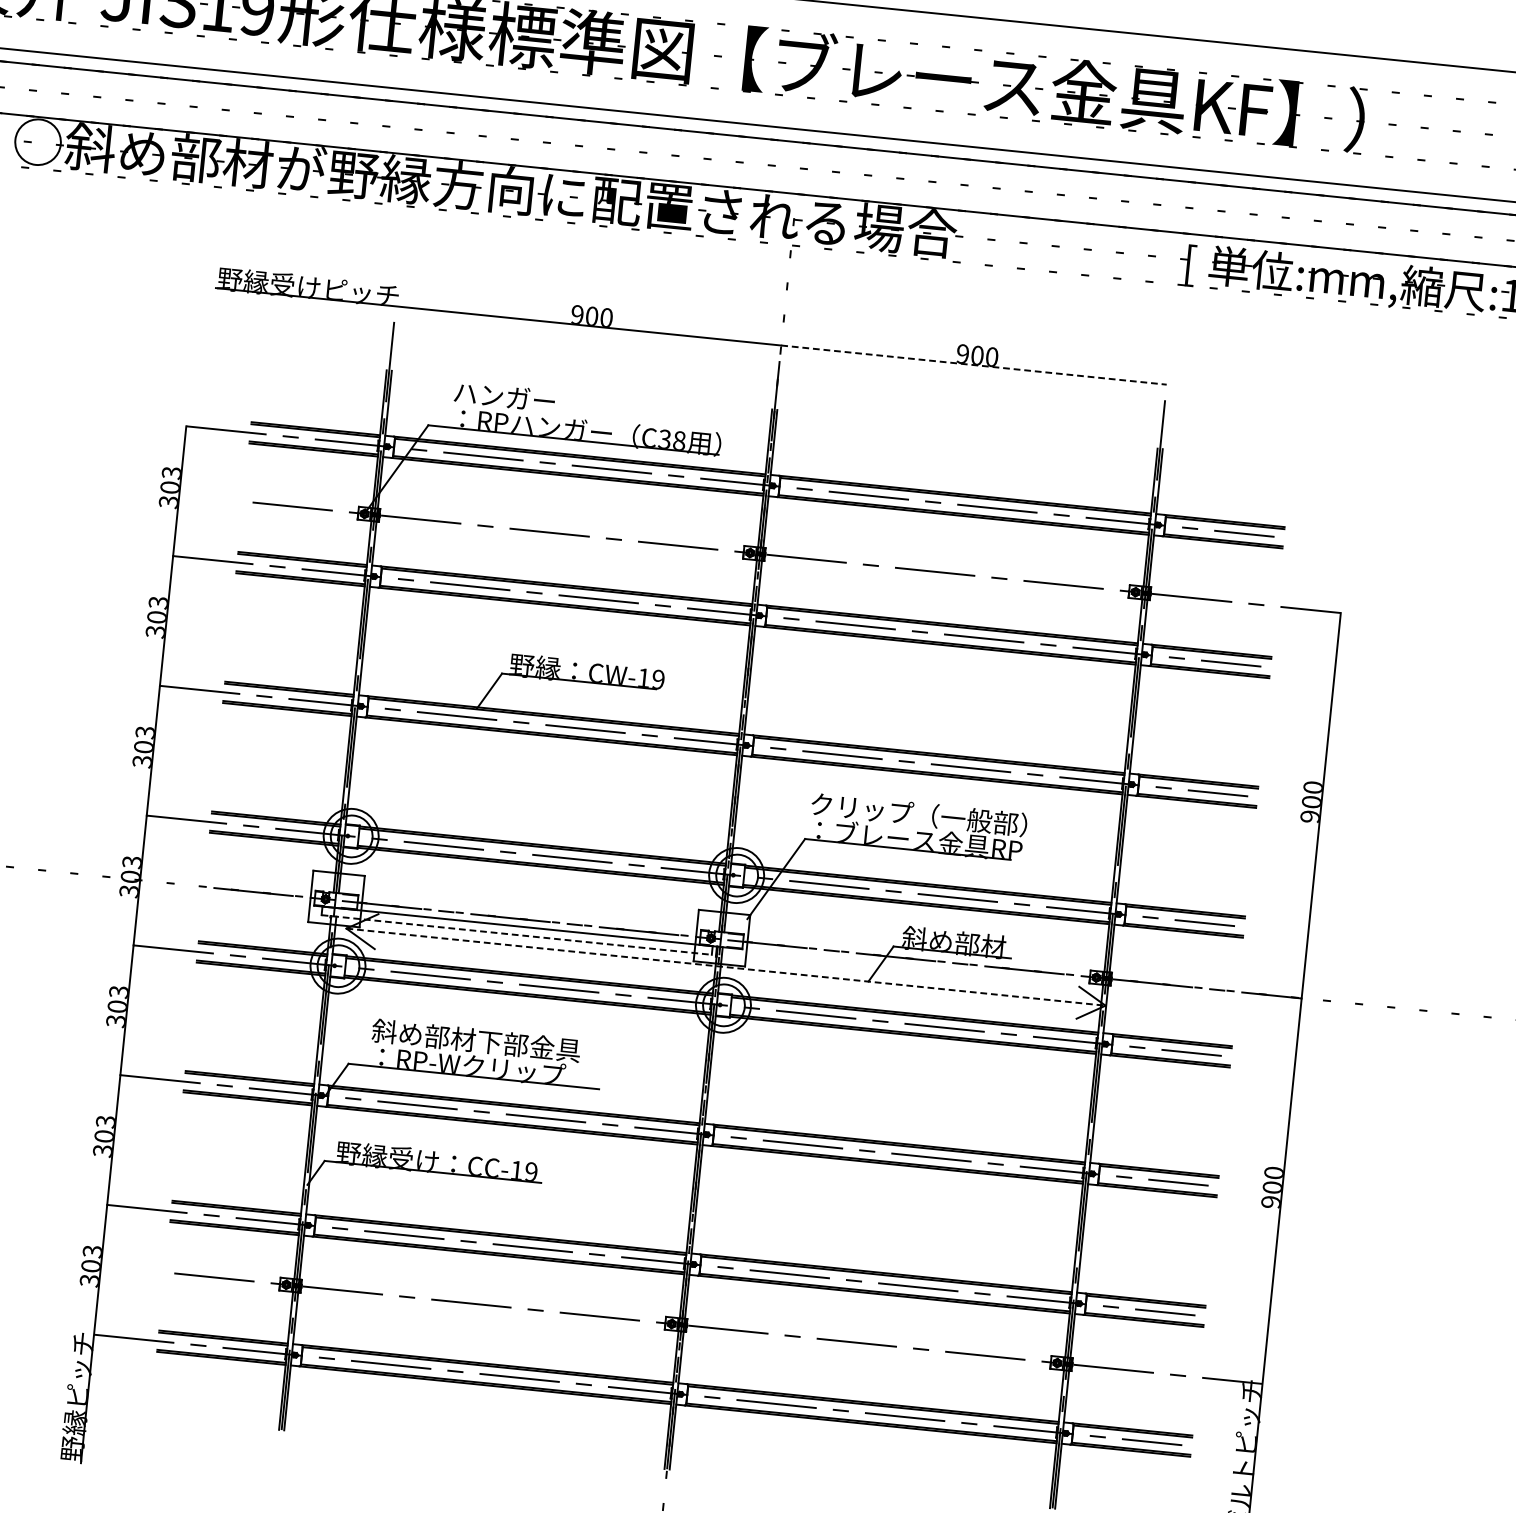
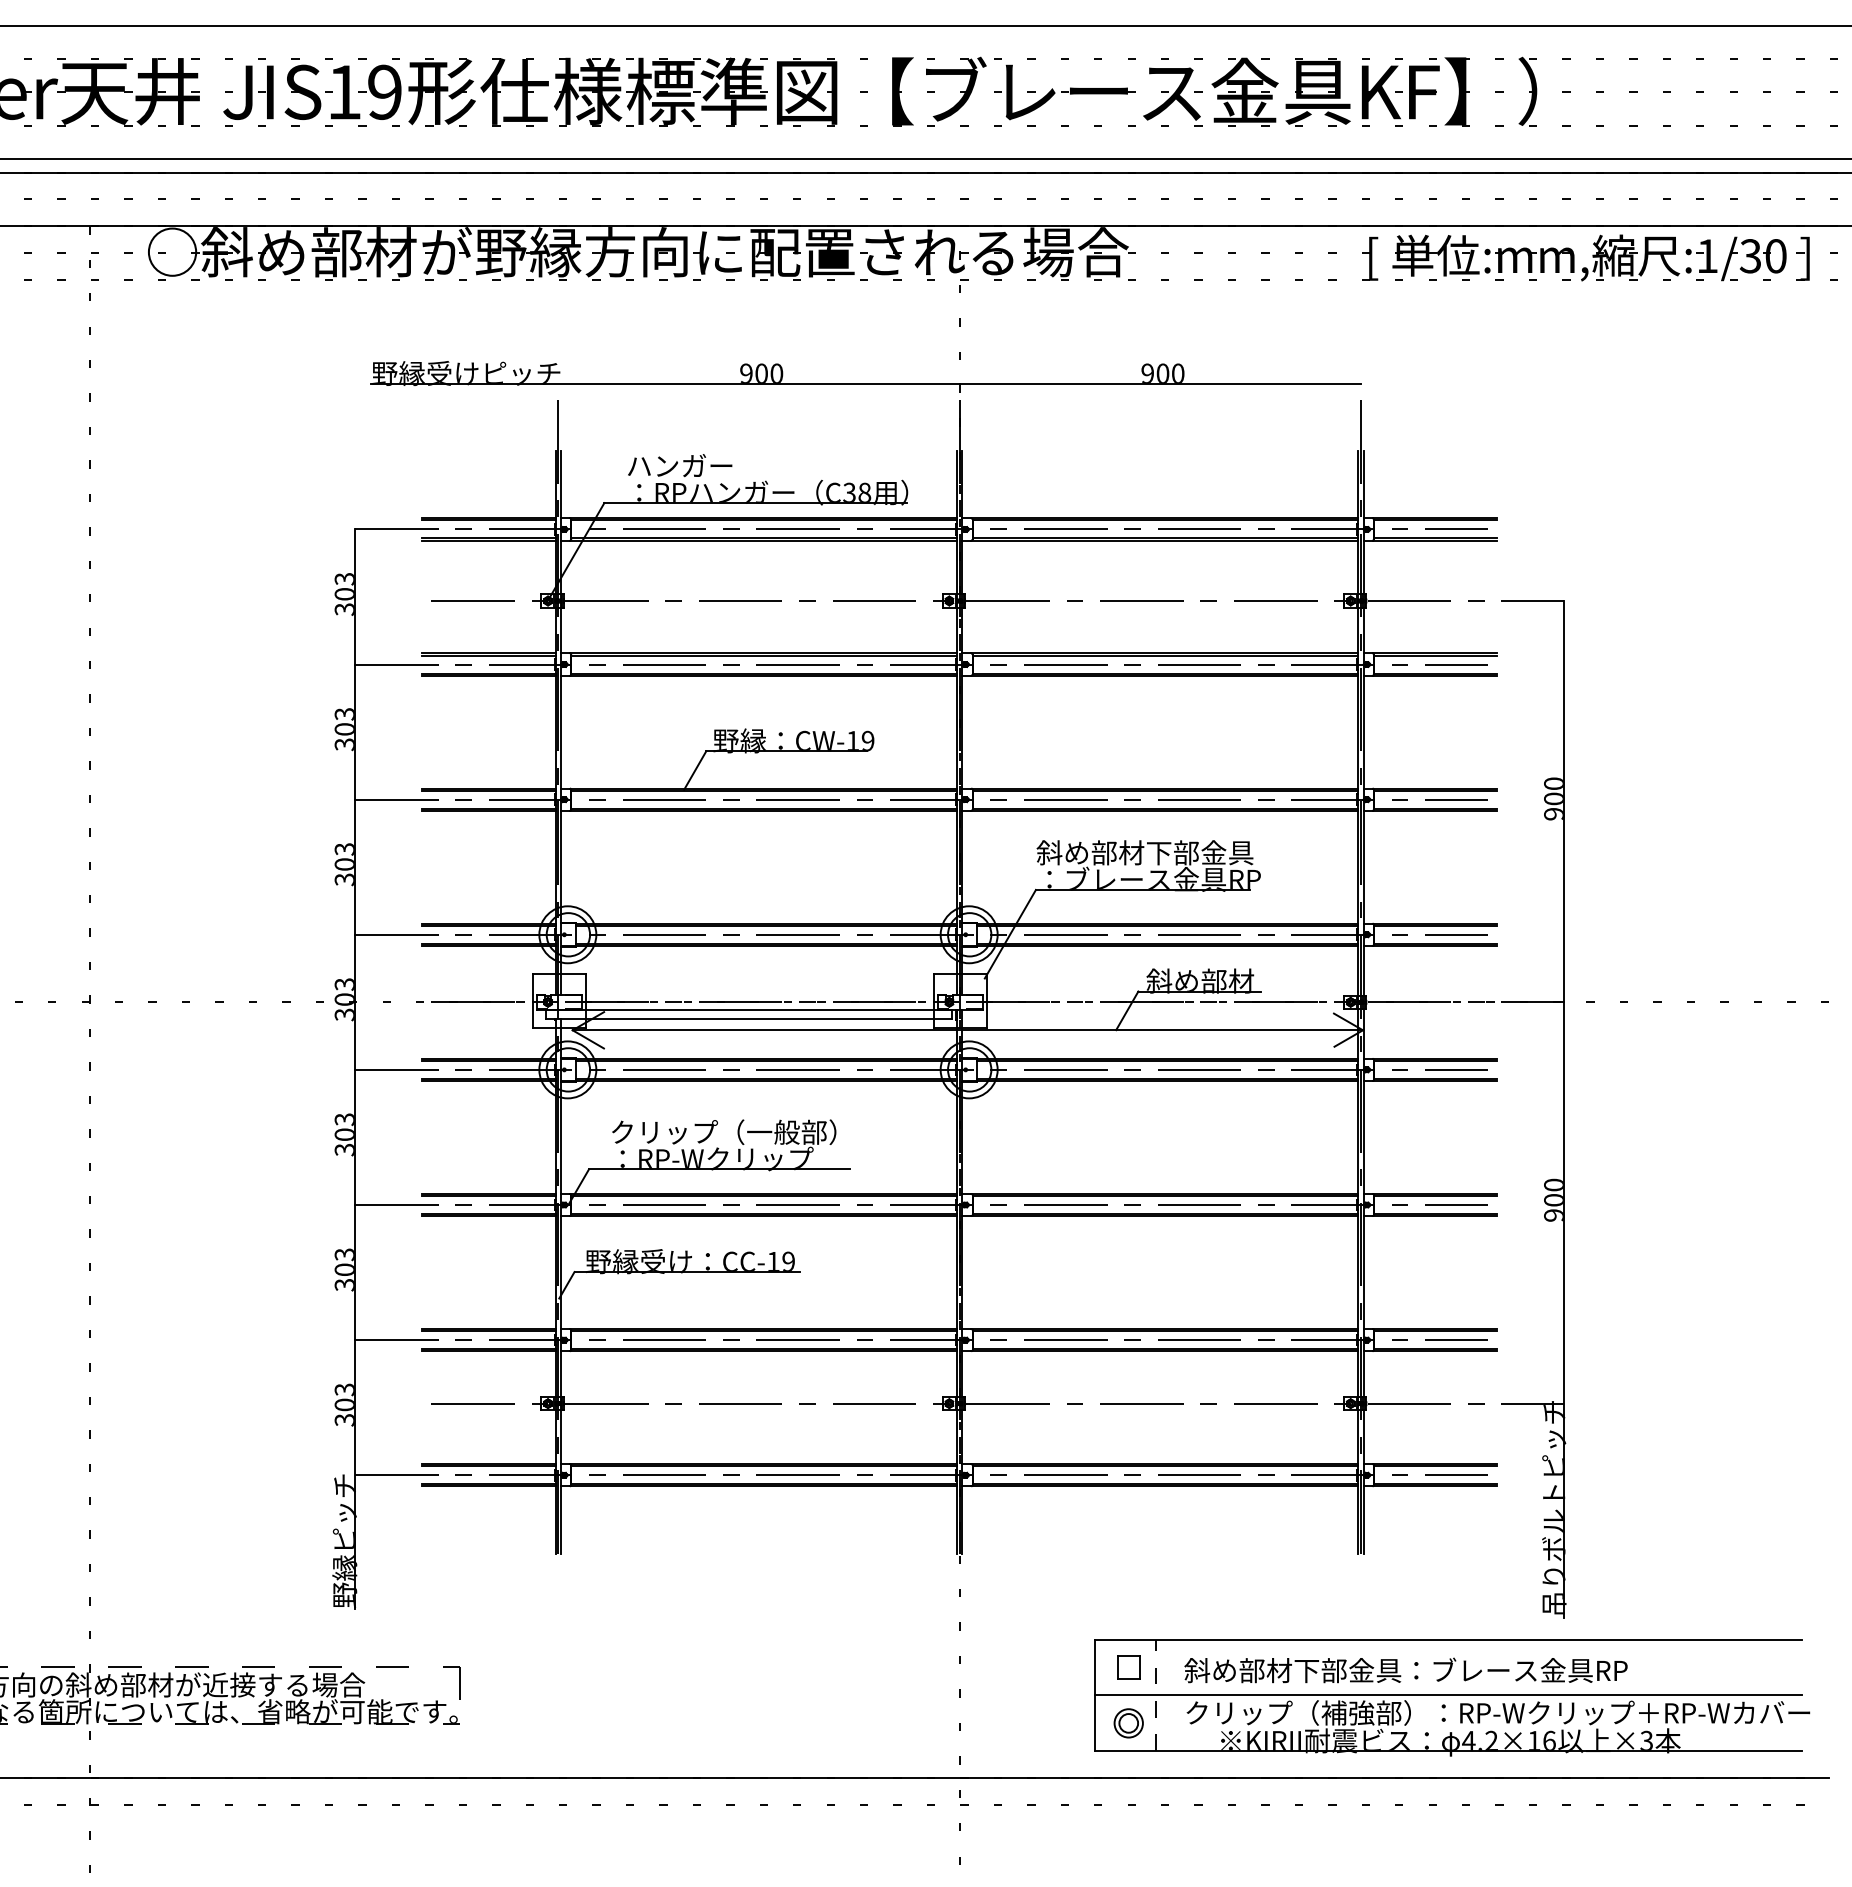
line: (974, 364) -> (1160, 383), dashed -> solid
text: (917, 814) -> (1149, 852), クリップ（一般部） -> 斜め部材下部金具
line: (517, 935) -> (749, 1019), dashed -> solid
line: (726, 967) -> (968, 1030), dashed -> solid
text: (480, 1040) -> (722, 1131), 斜め部材下部金具 -> クリップ（一般部）

